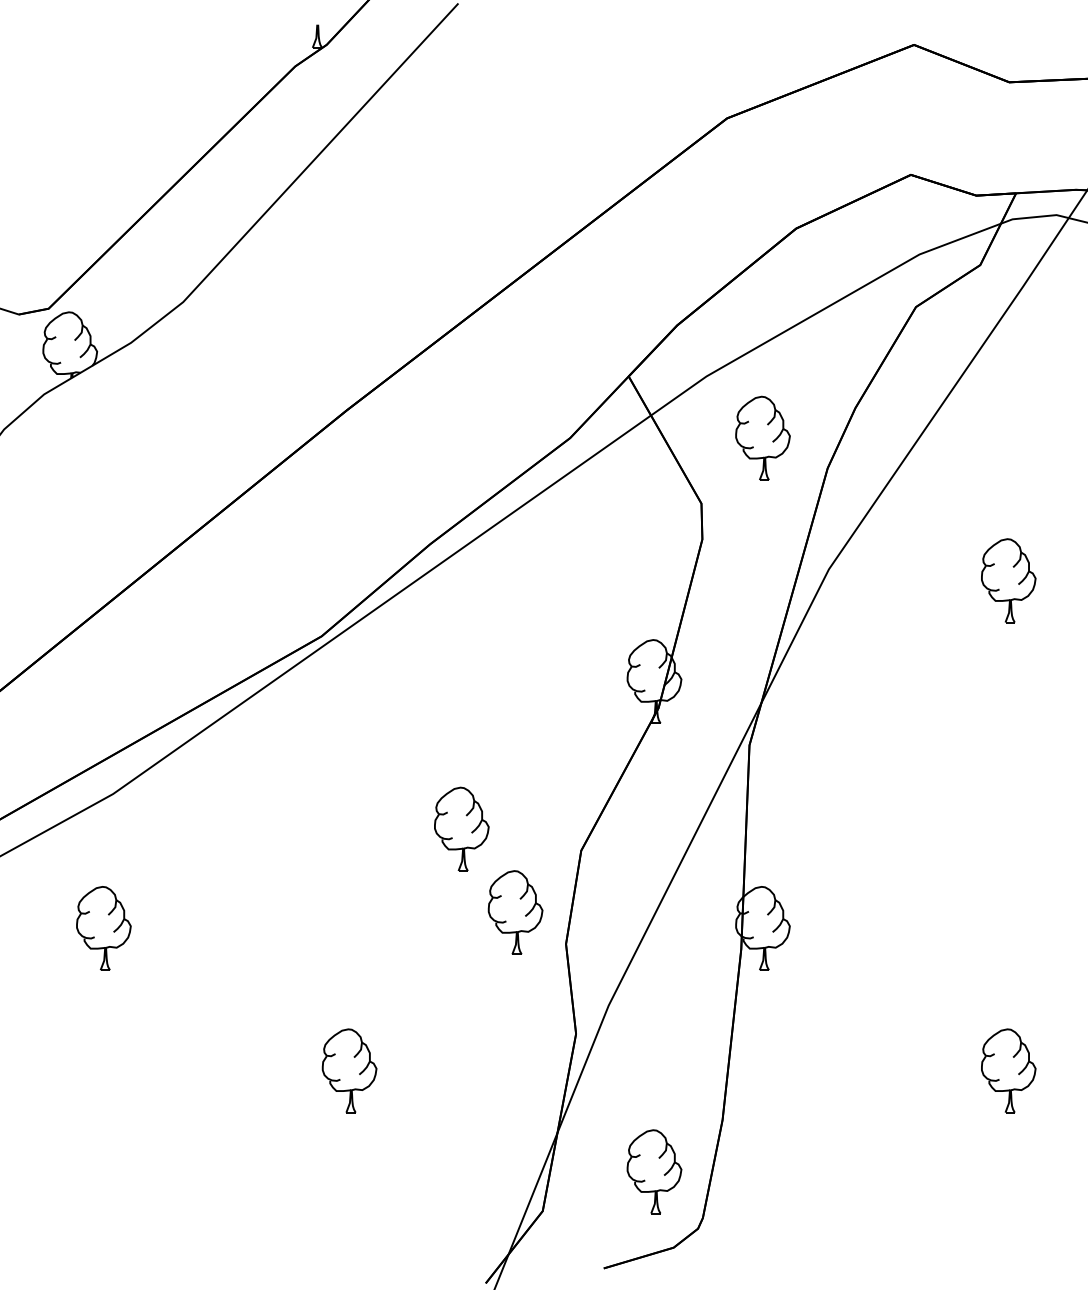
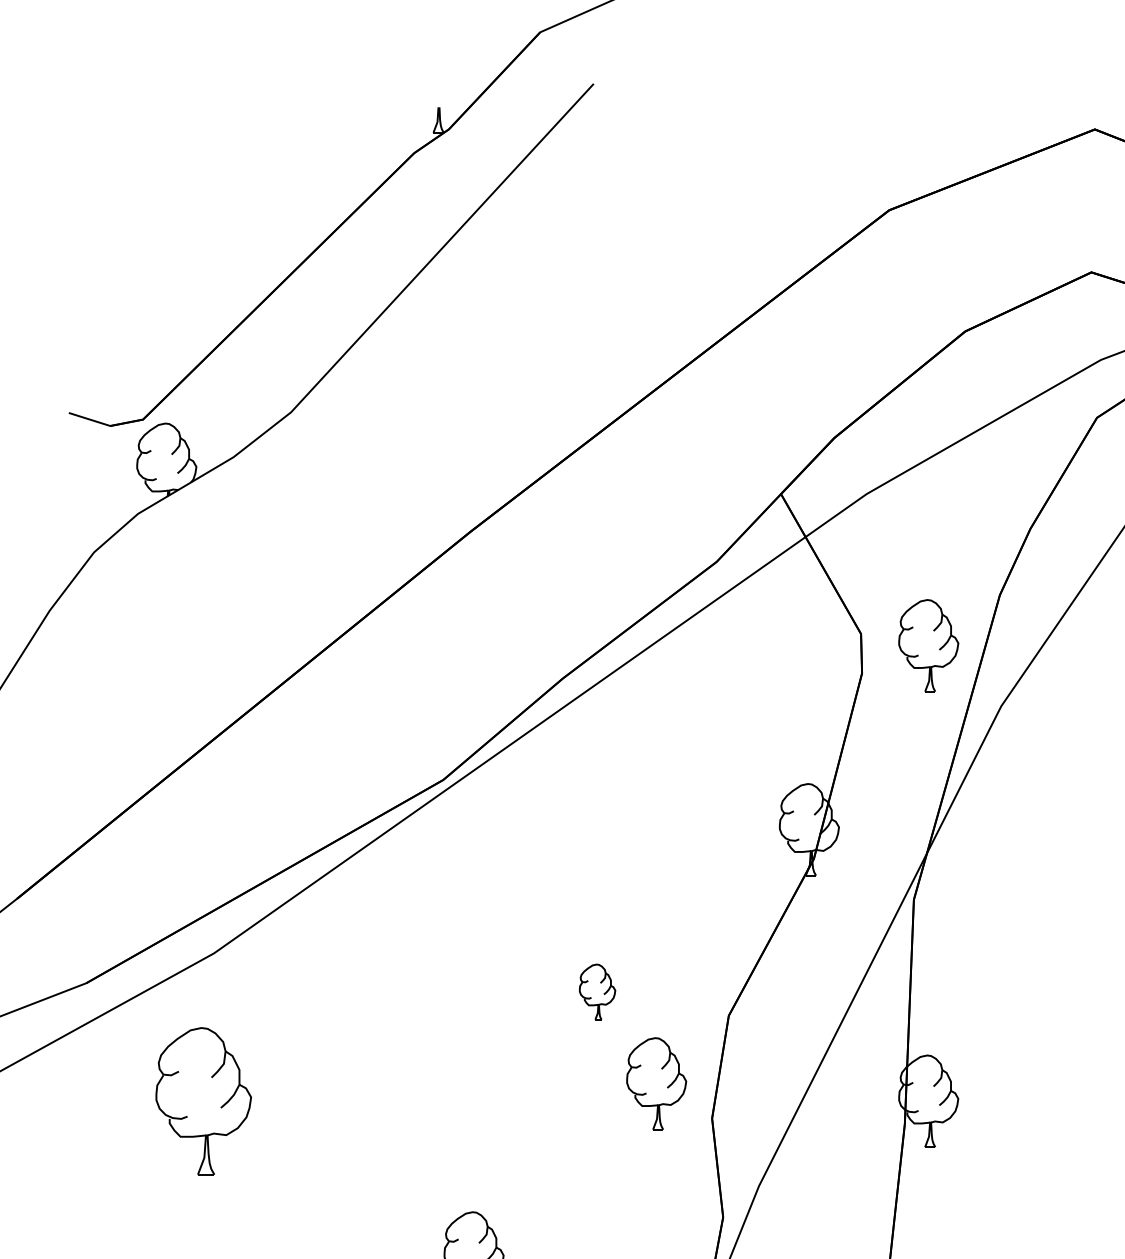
part: (762, 437) -> (928, 644), moved
part: (461, 828) -> (597, 991), size x0.6
part: (103, 928) -> (203, 1101), size x1.6

